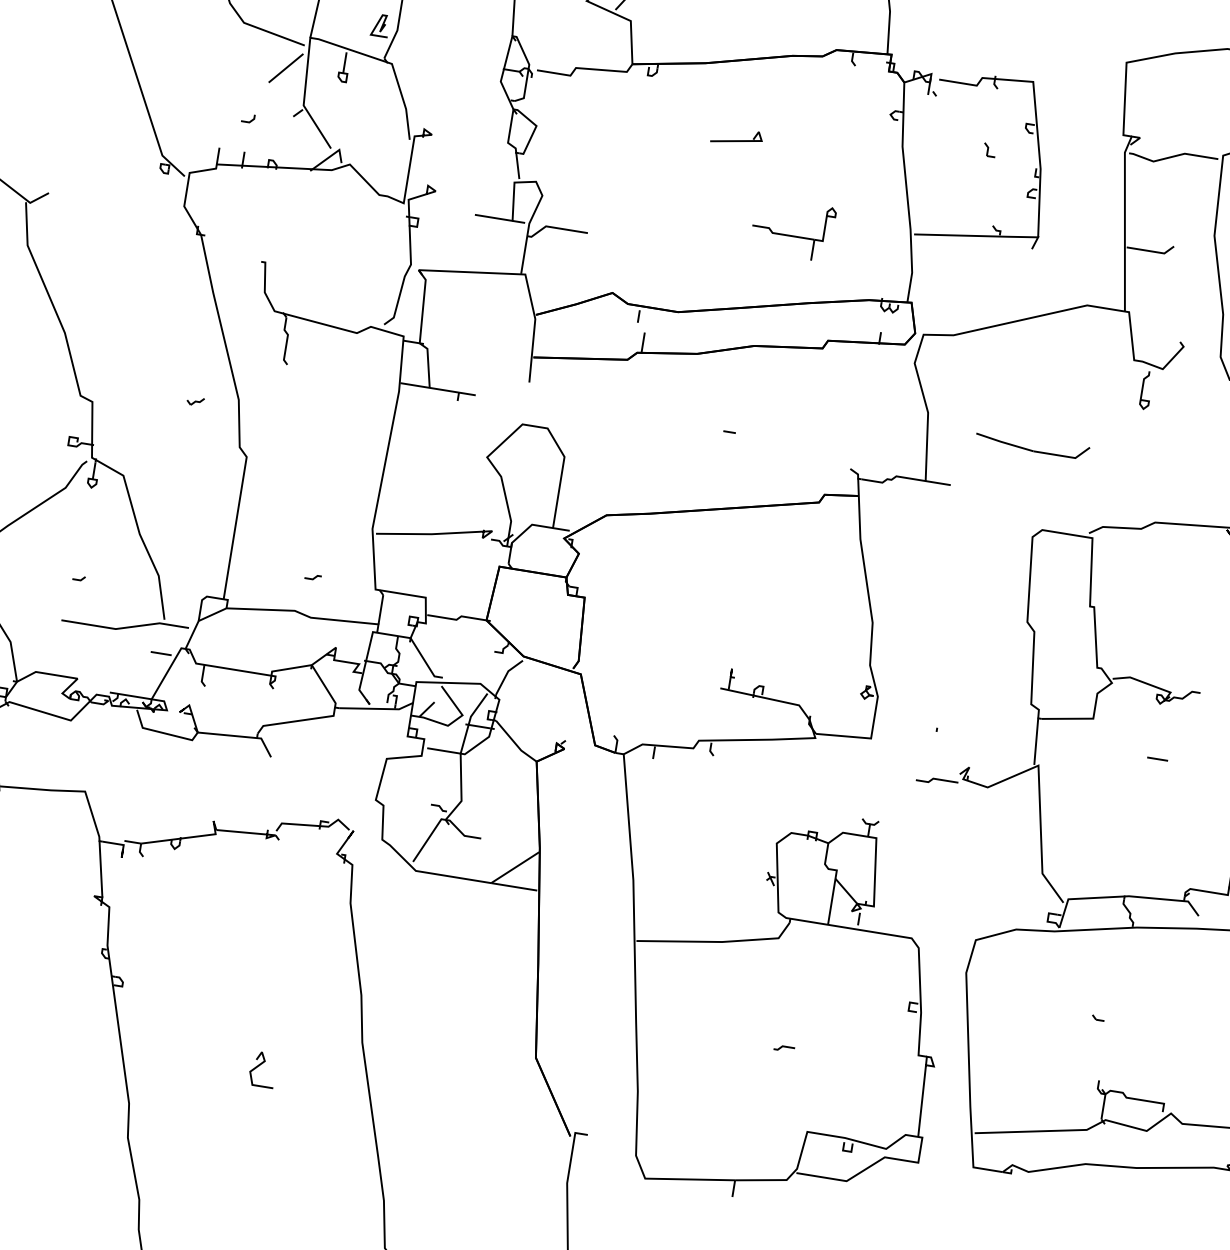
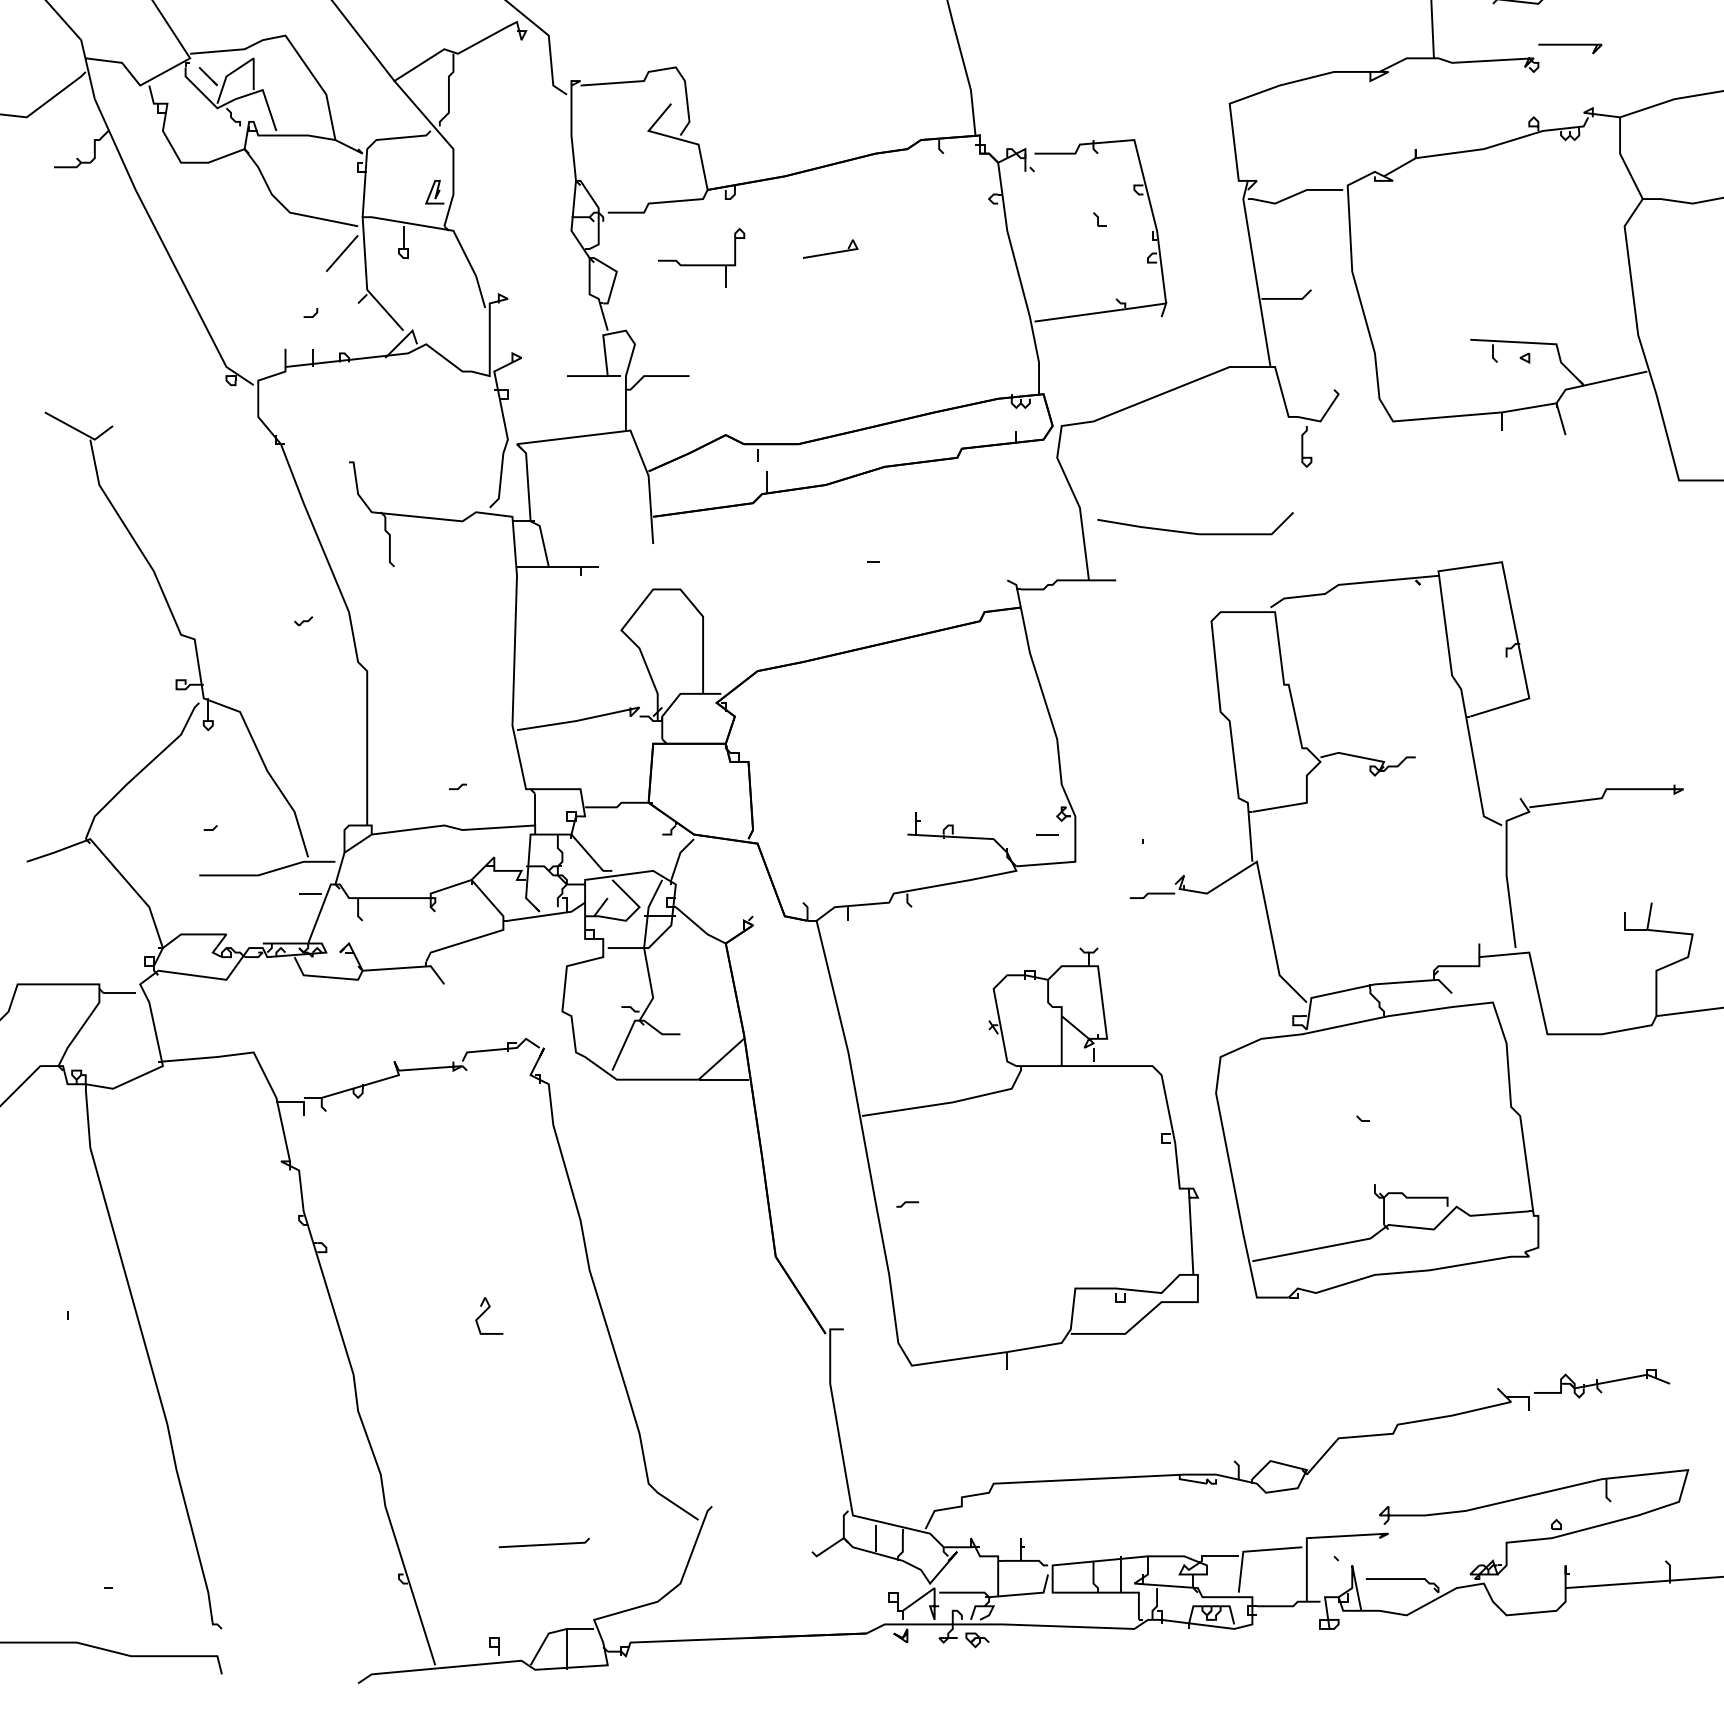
part: (791, 235) -> (701, 264), moved
part: (1032, 444) -> (1195, 523), size x1.6
line: (1157, 759) -> (1047, 834), moved
line: (784, 1047) -> (907, 1203), moved

